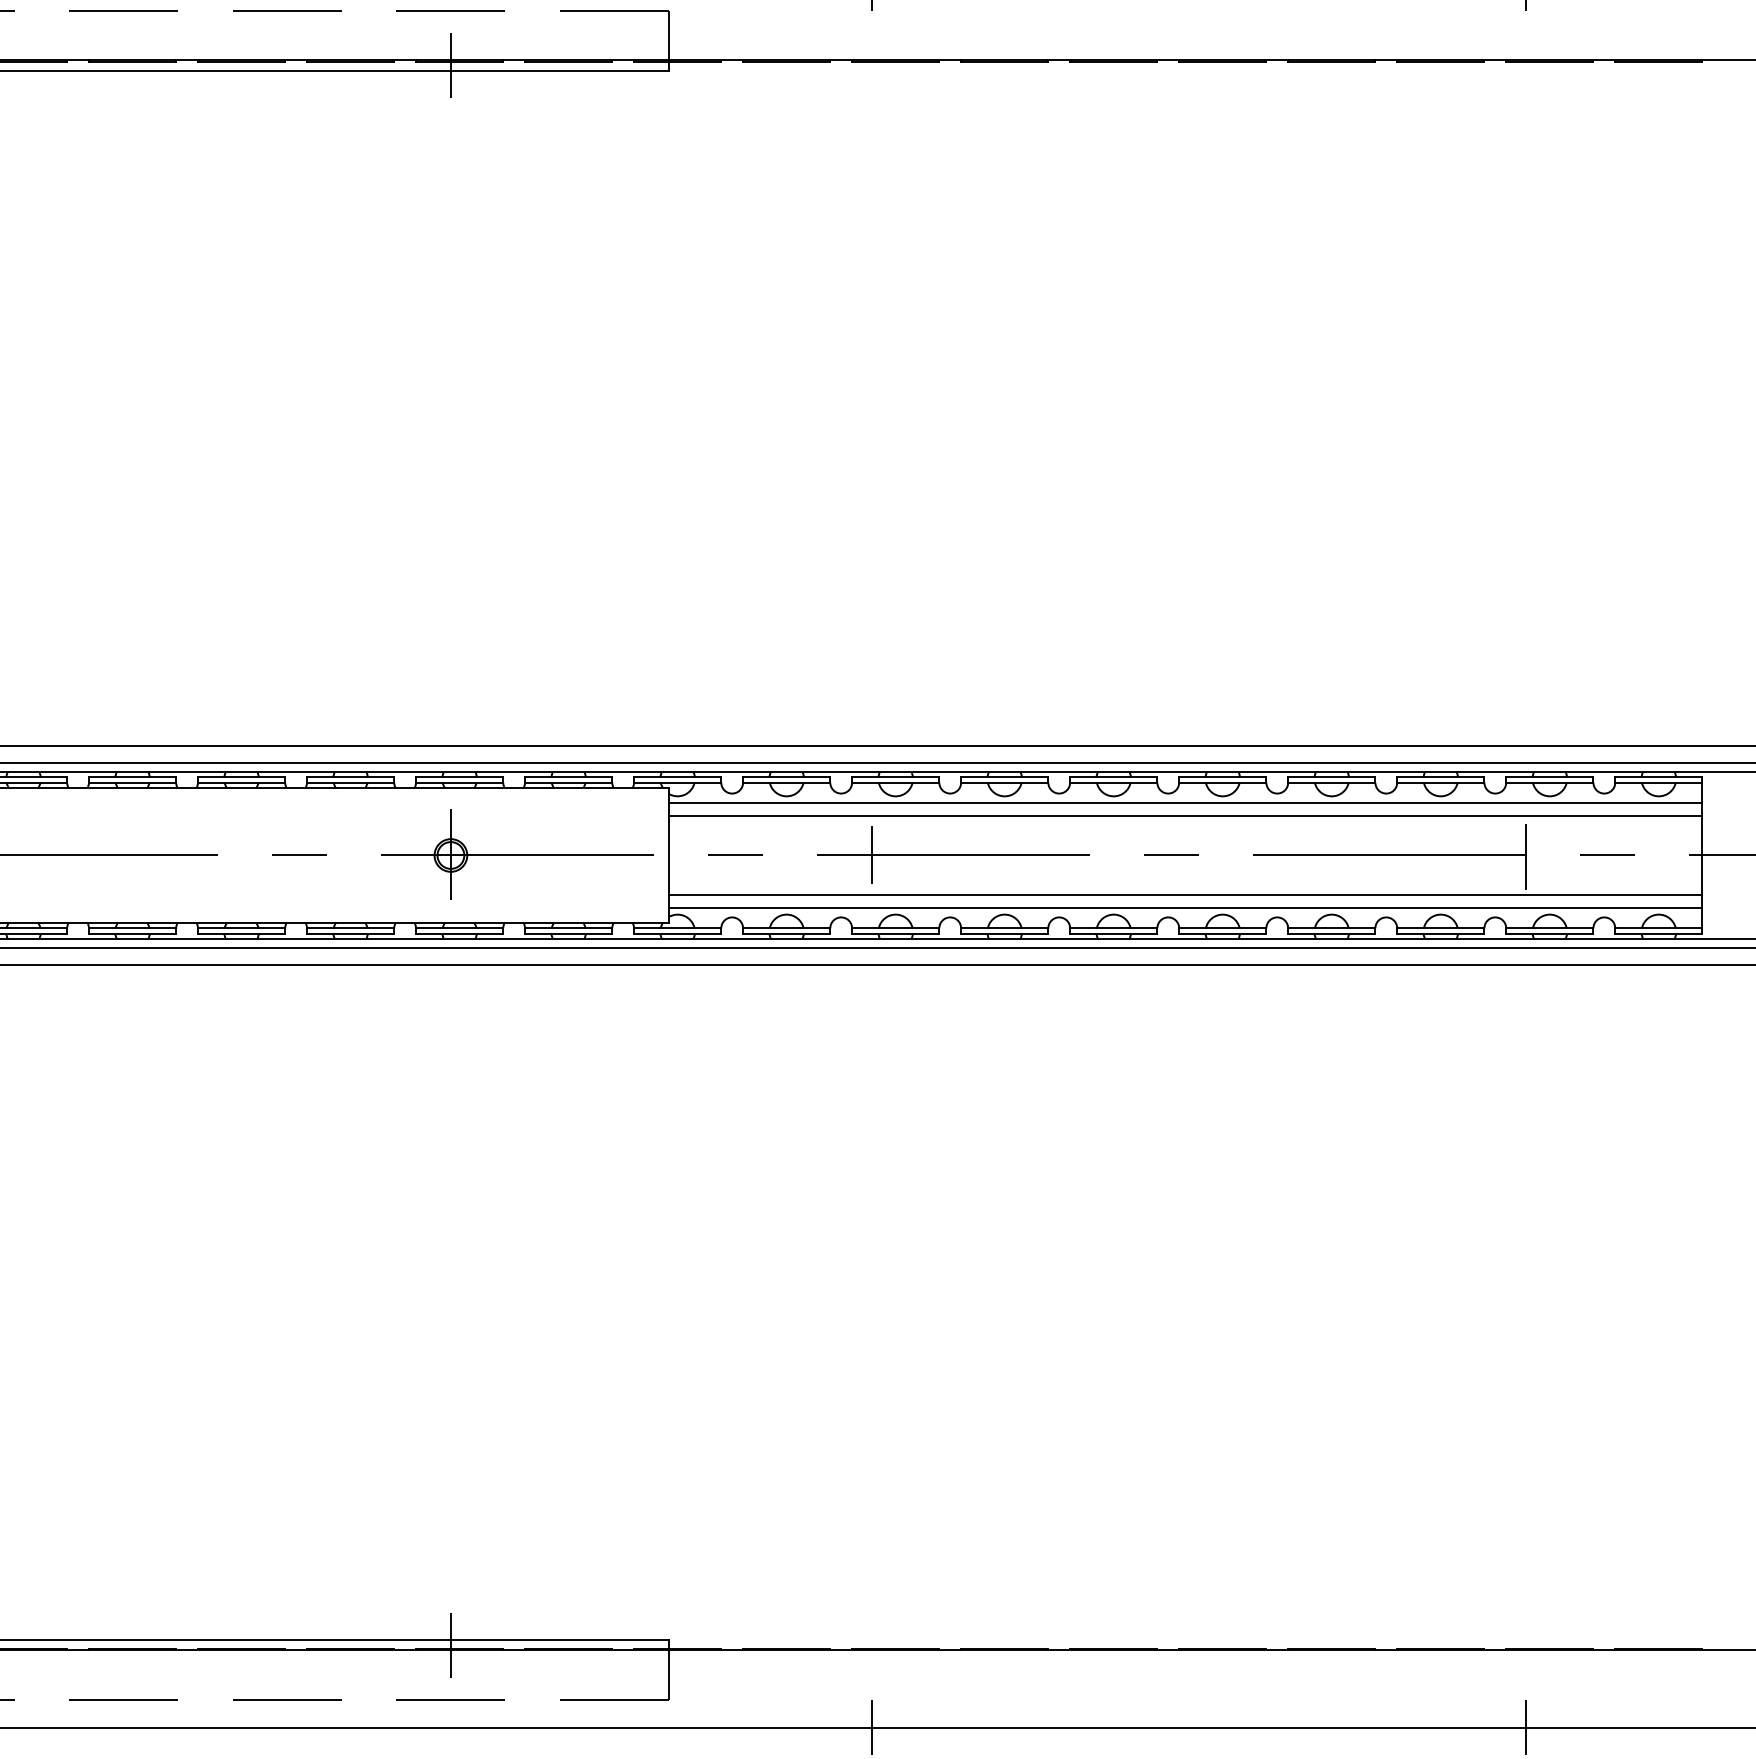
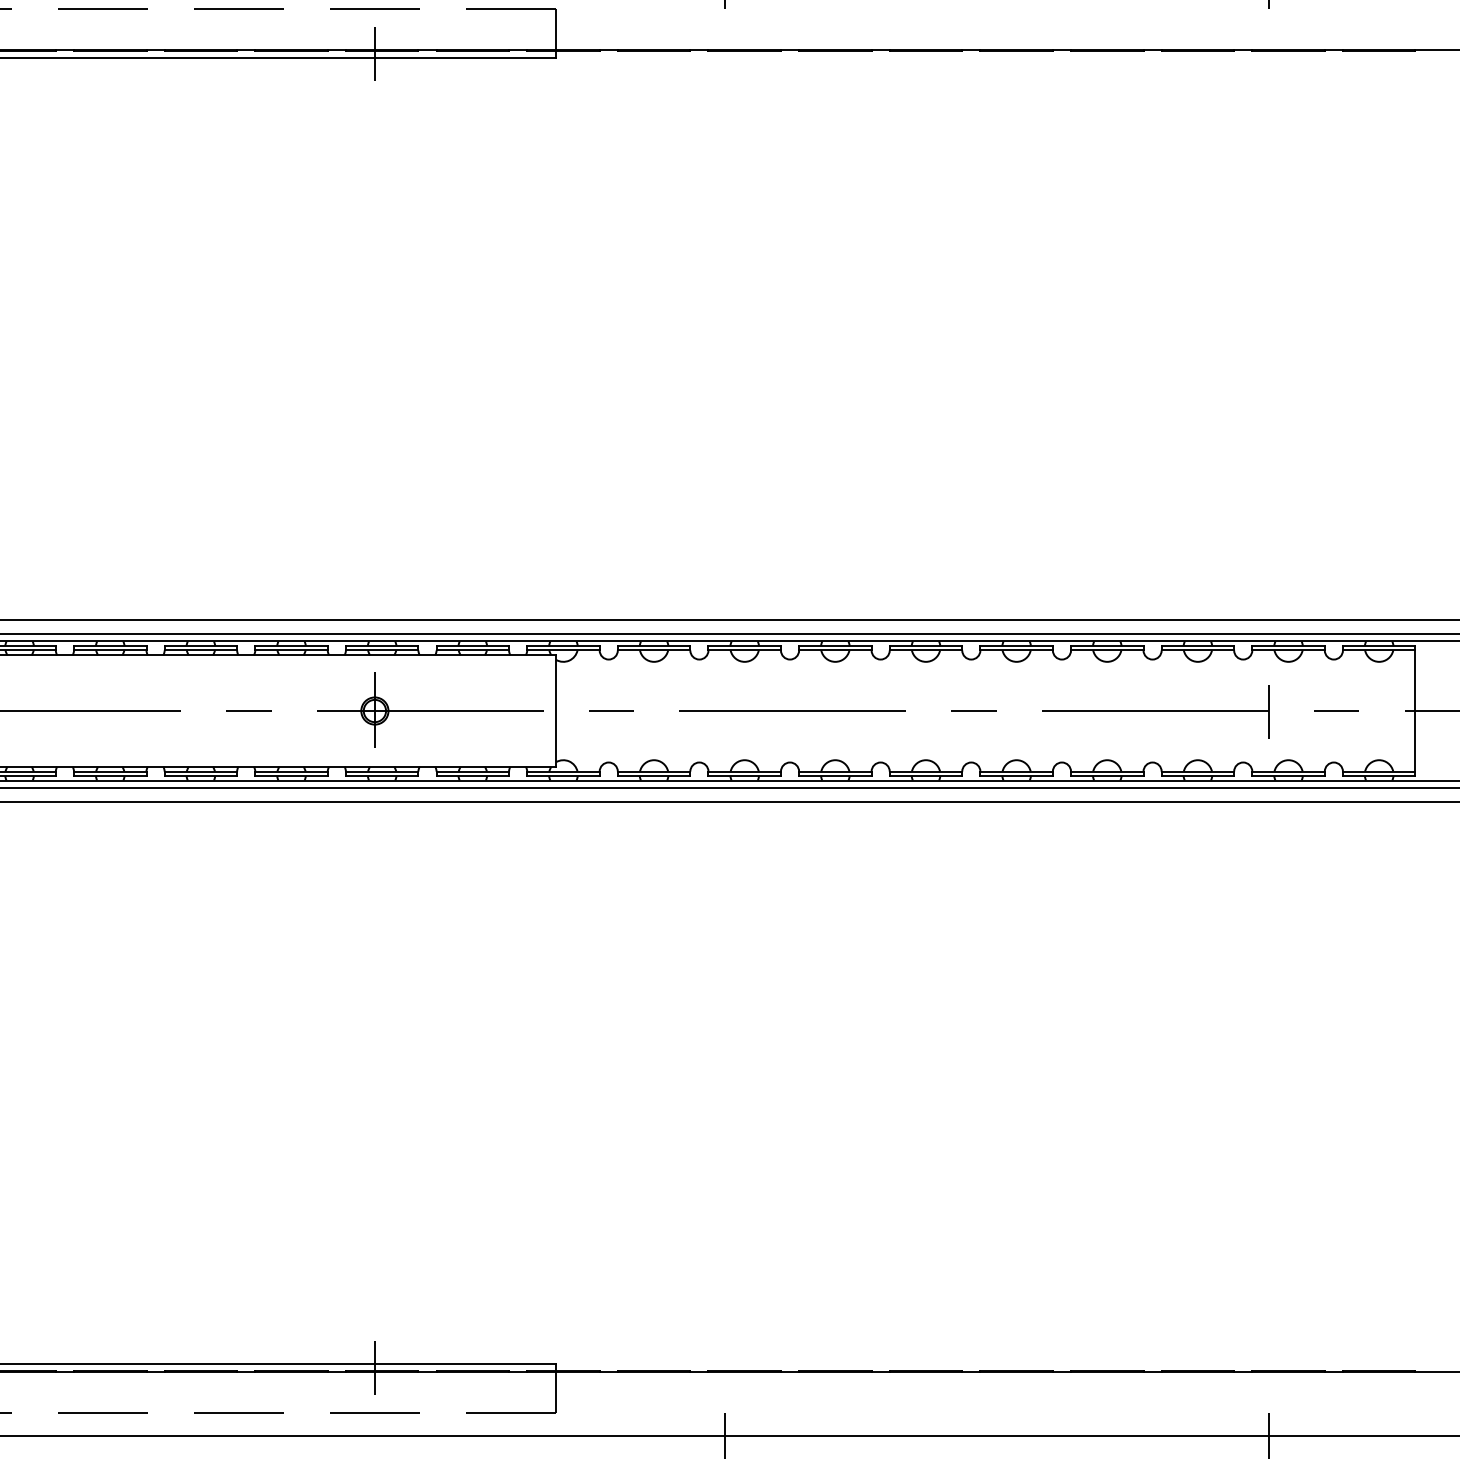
line: (1185, 803) -> (985, 667), removed
line: (1185, 816) -> (985, 678), removed
line: (871, 854) -> (724, 710), removed
line: (1185, 894) -> (985, 743), removed
line: (1185, 907) -> (985, 754), removed

